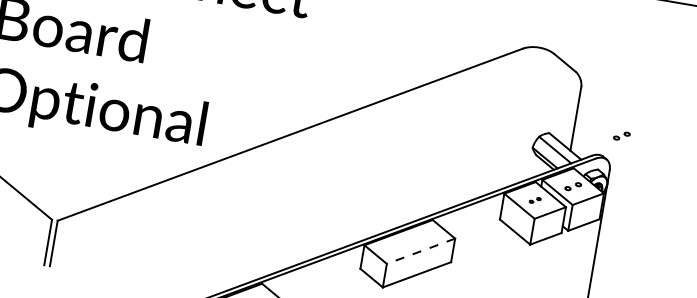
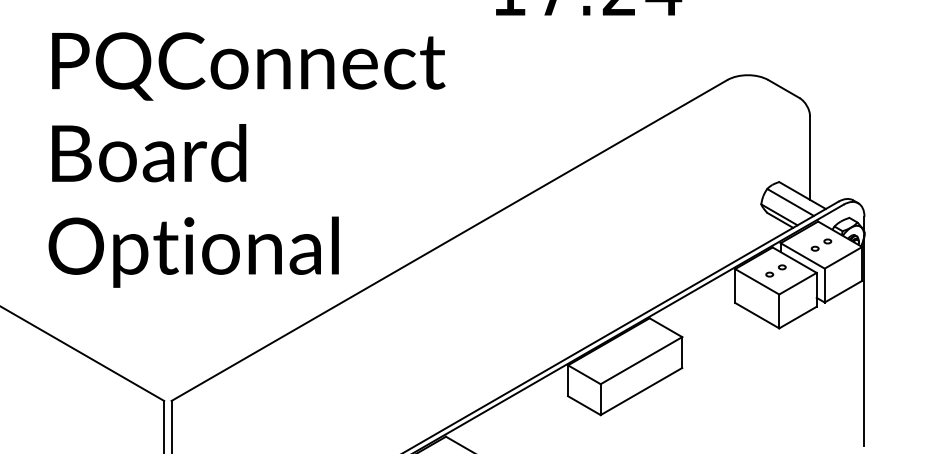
part: (621, 135) -> (872, 169), removed
part: (534, 200) -> (775, 270), size x1.43
line: (421, 251) -> (641, 360), dashed -> solid

